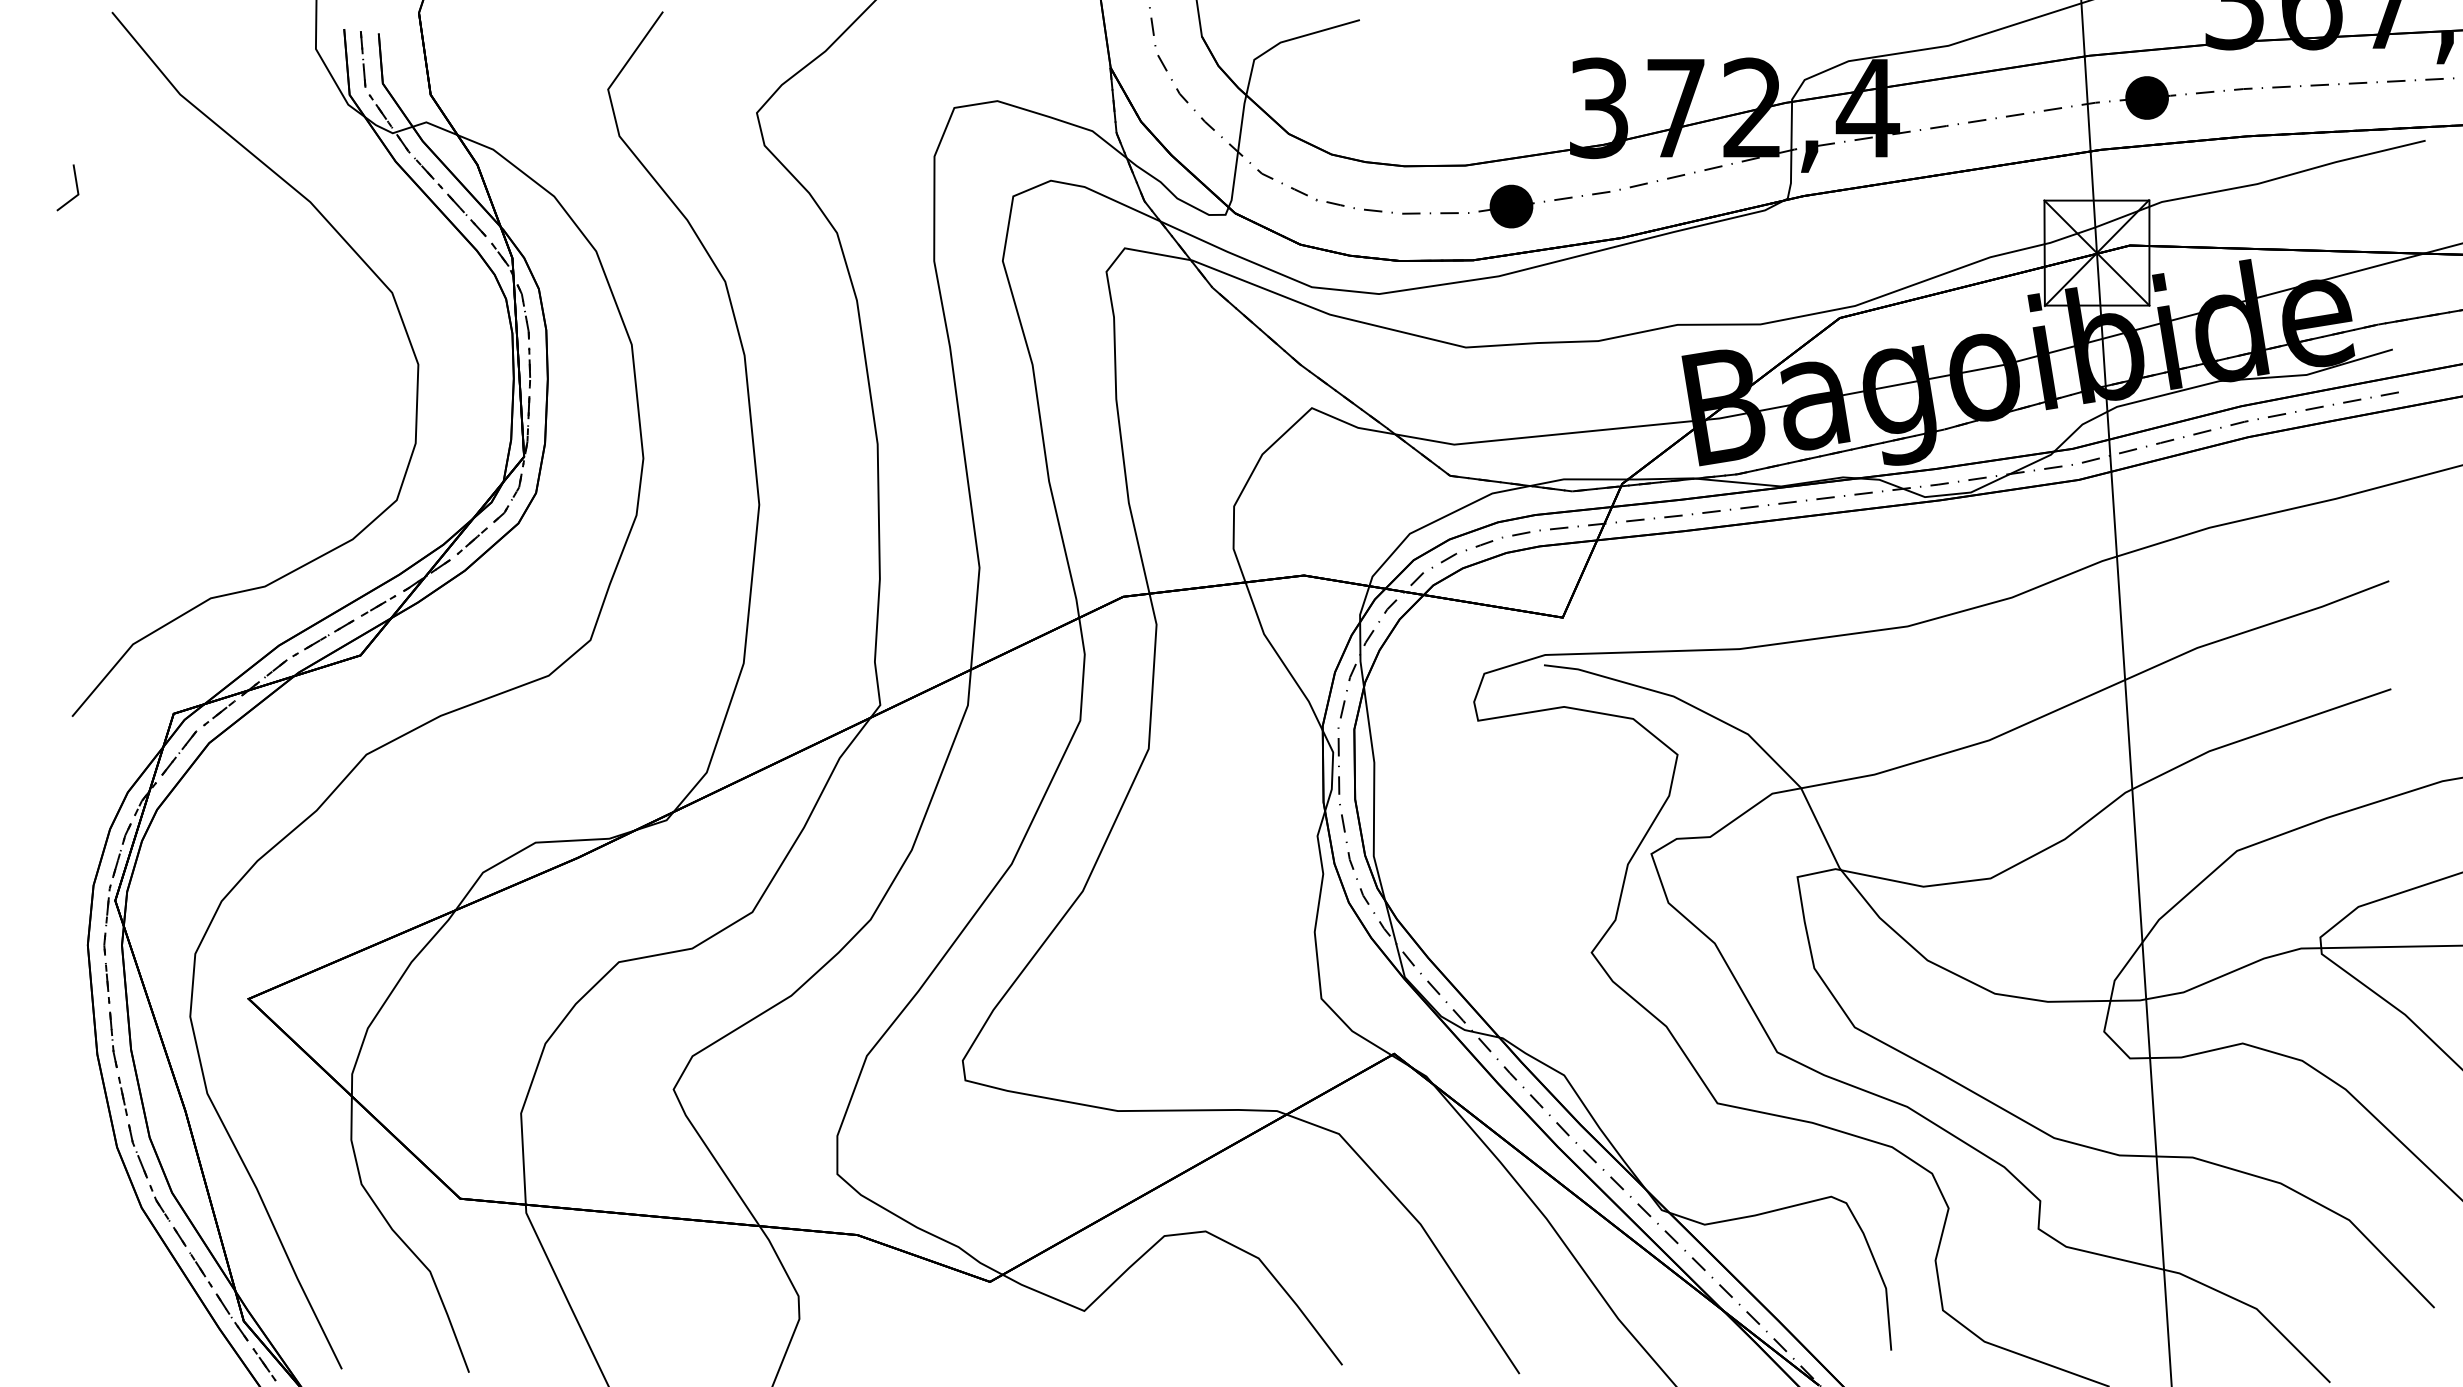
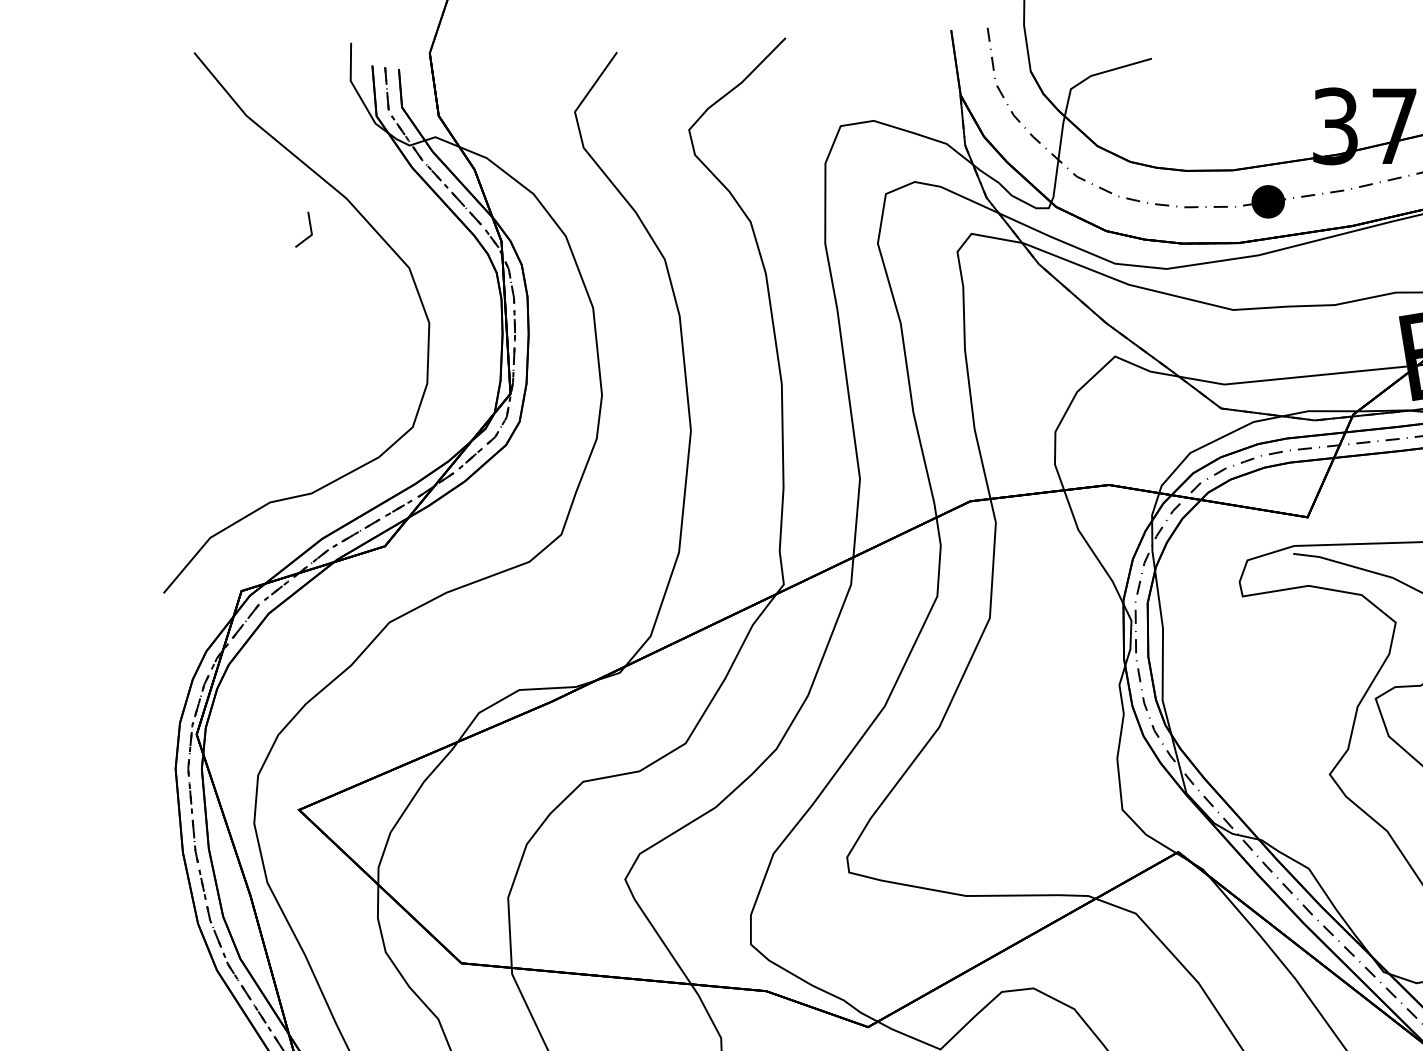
line: (75, 184) -> (309, 227), moved

